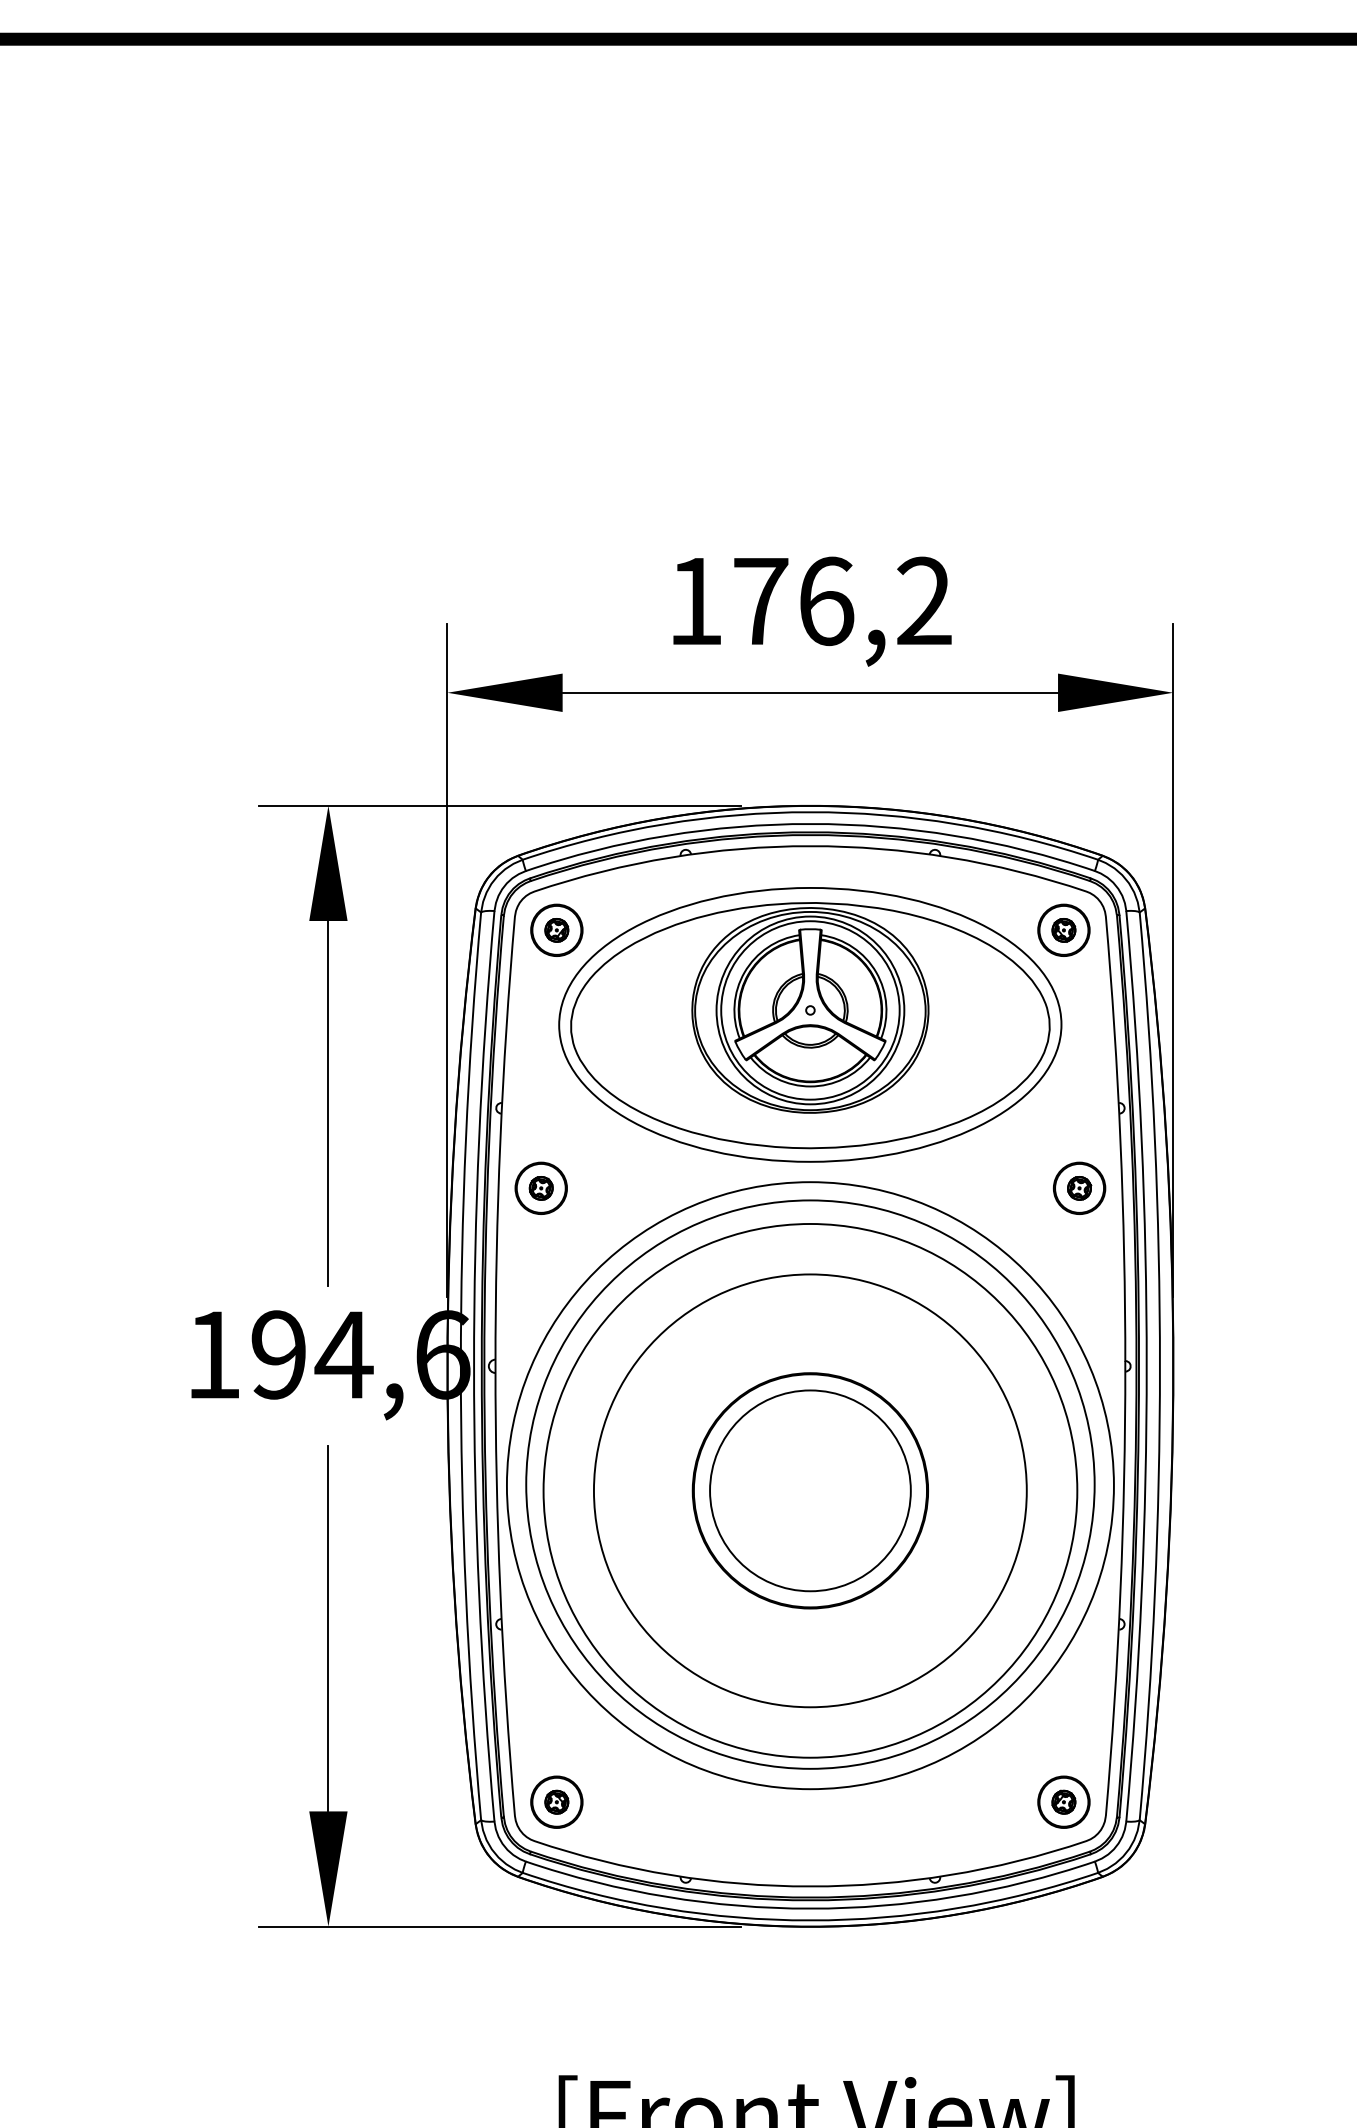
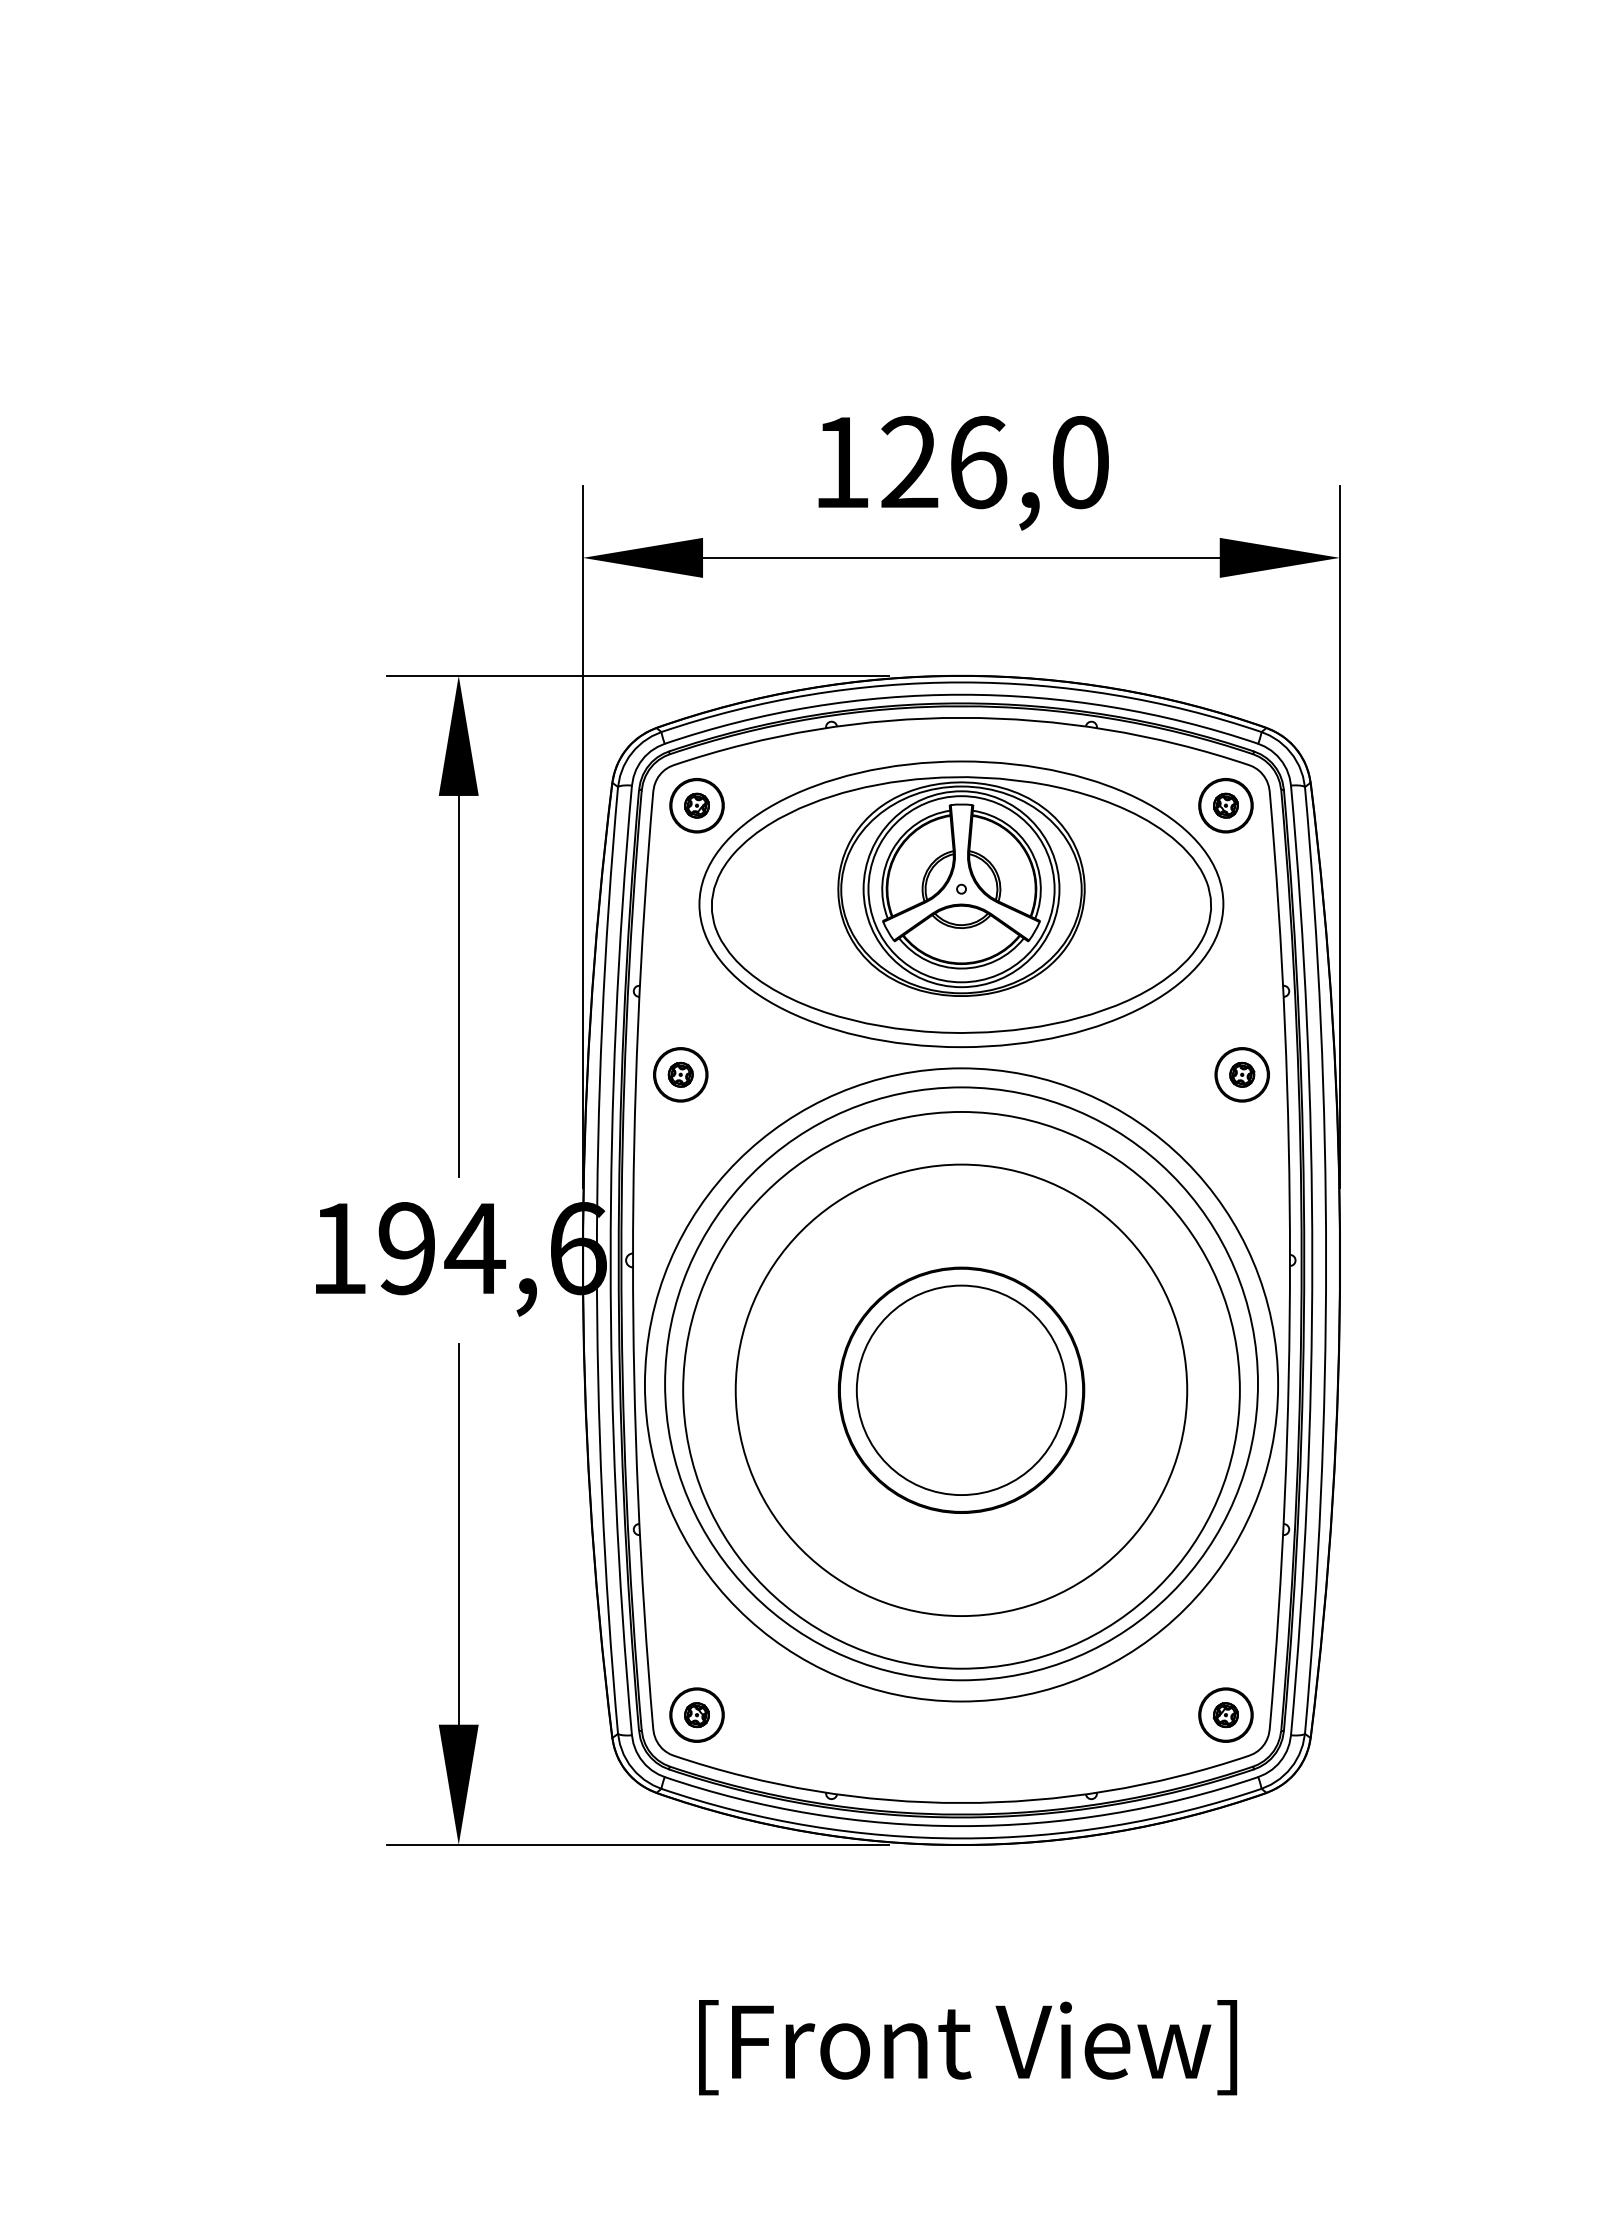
text: (842, 601) -> (994, 462), 176,2 -> 126,0

